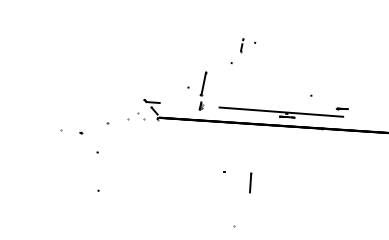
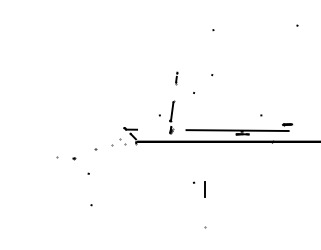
line: (241, 46) -> (176, 78), moved
line: (249, 182) -> (204, 189), moved

